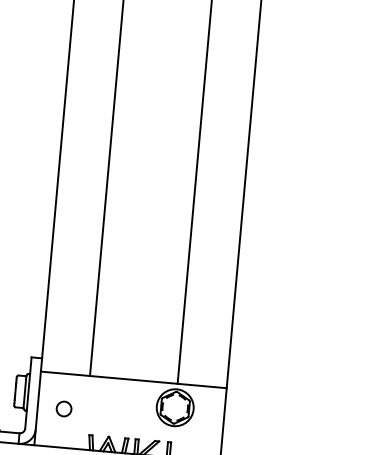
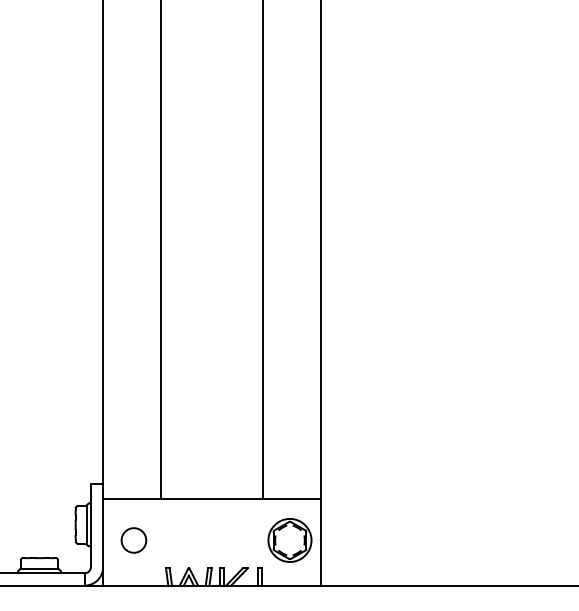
part: (174, 407) -> (289, 540), moved
circle: (63, 409) -> (133, 540), size x1.43

